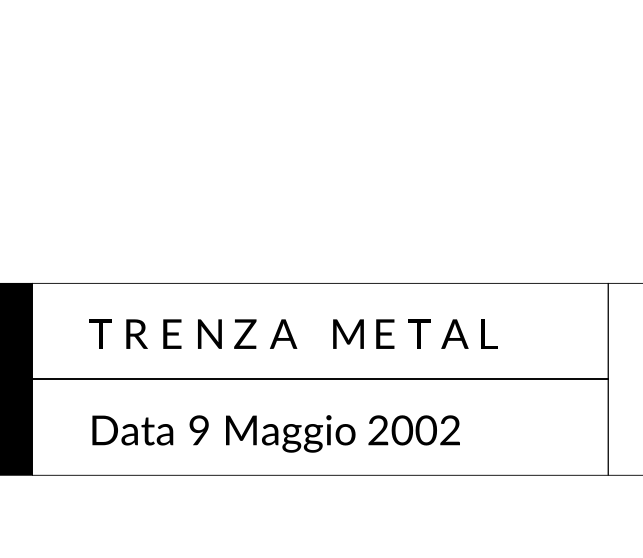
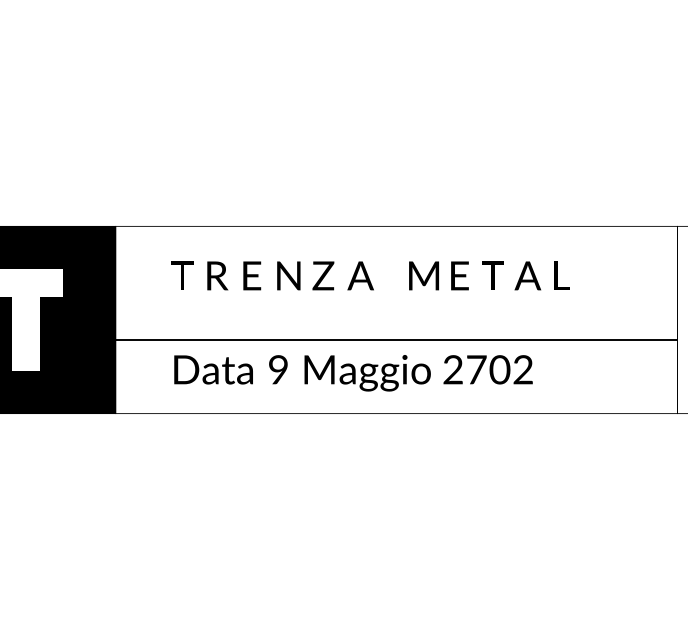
line: (320, 378) -> (396, 339), moved
text: (402, 430) -> (476, 369), 2002 -> 2702

